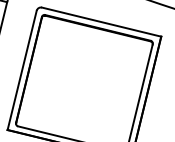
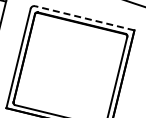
line: (101, 22) -> (84, 18), solid -> dashed

